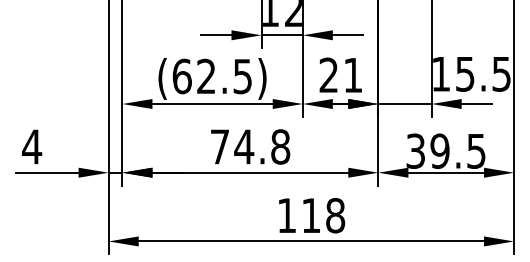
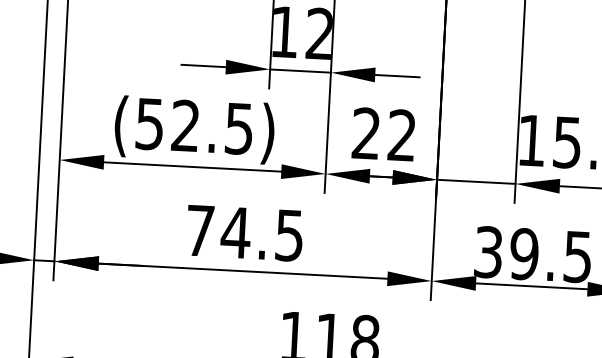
text: (352, 74) -> (401, 134), 21 -> 22
text: (181, 76) -> (148, 124), (62.5) -> (52.5)
text: (280, 146) -> (289, 234), 74.8 -> 74.5

